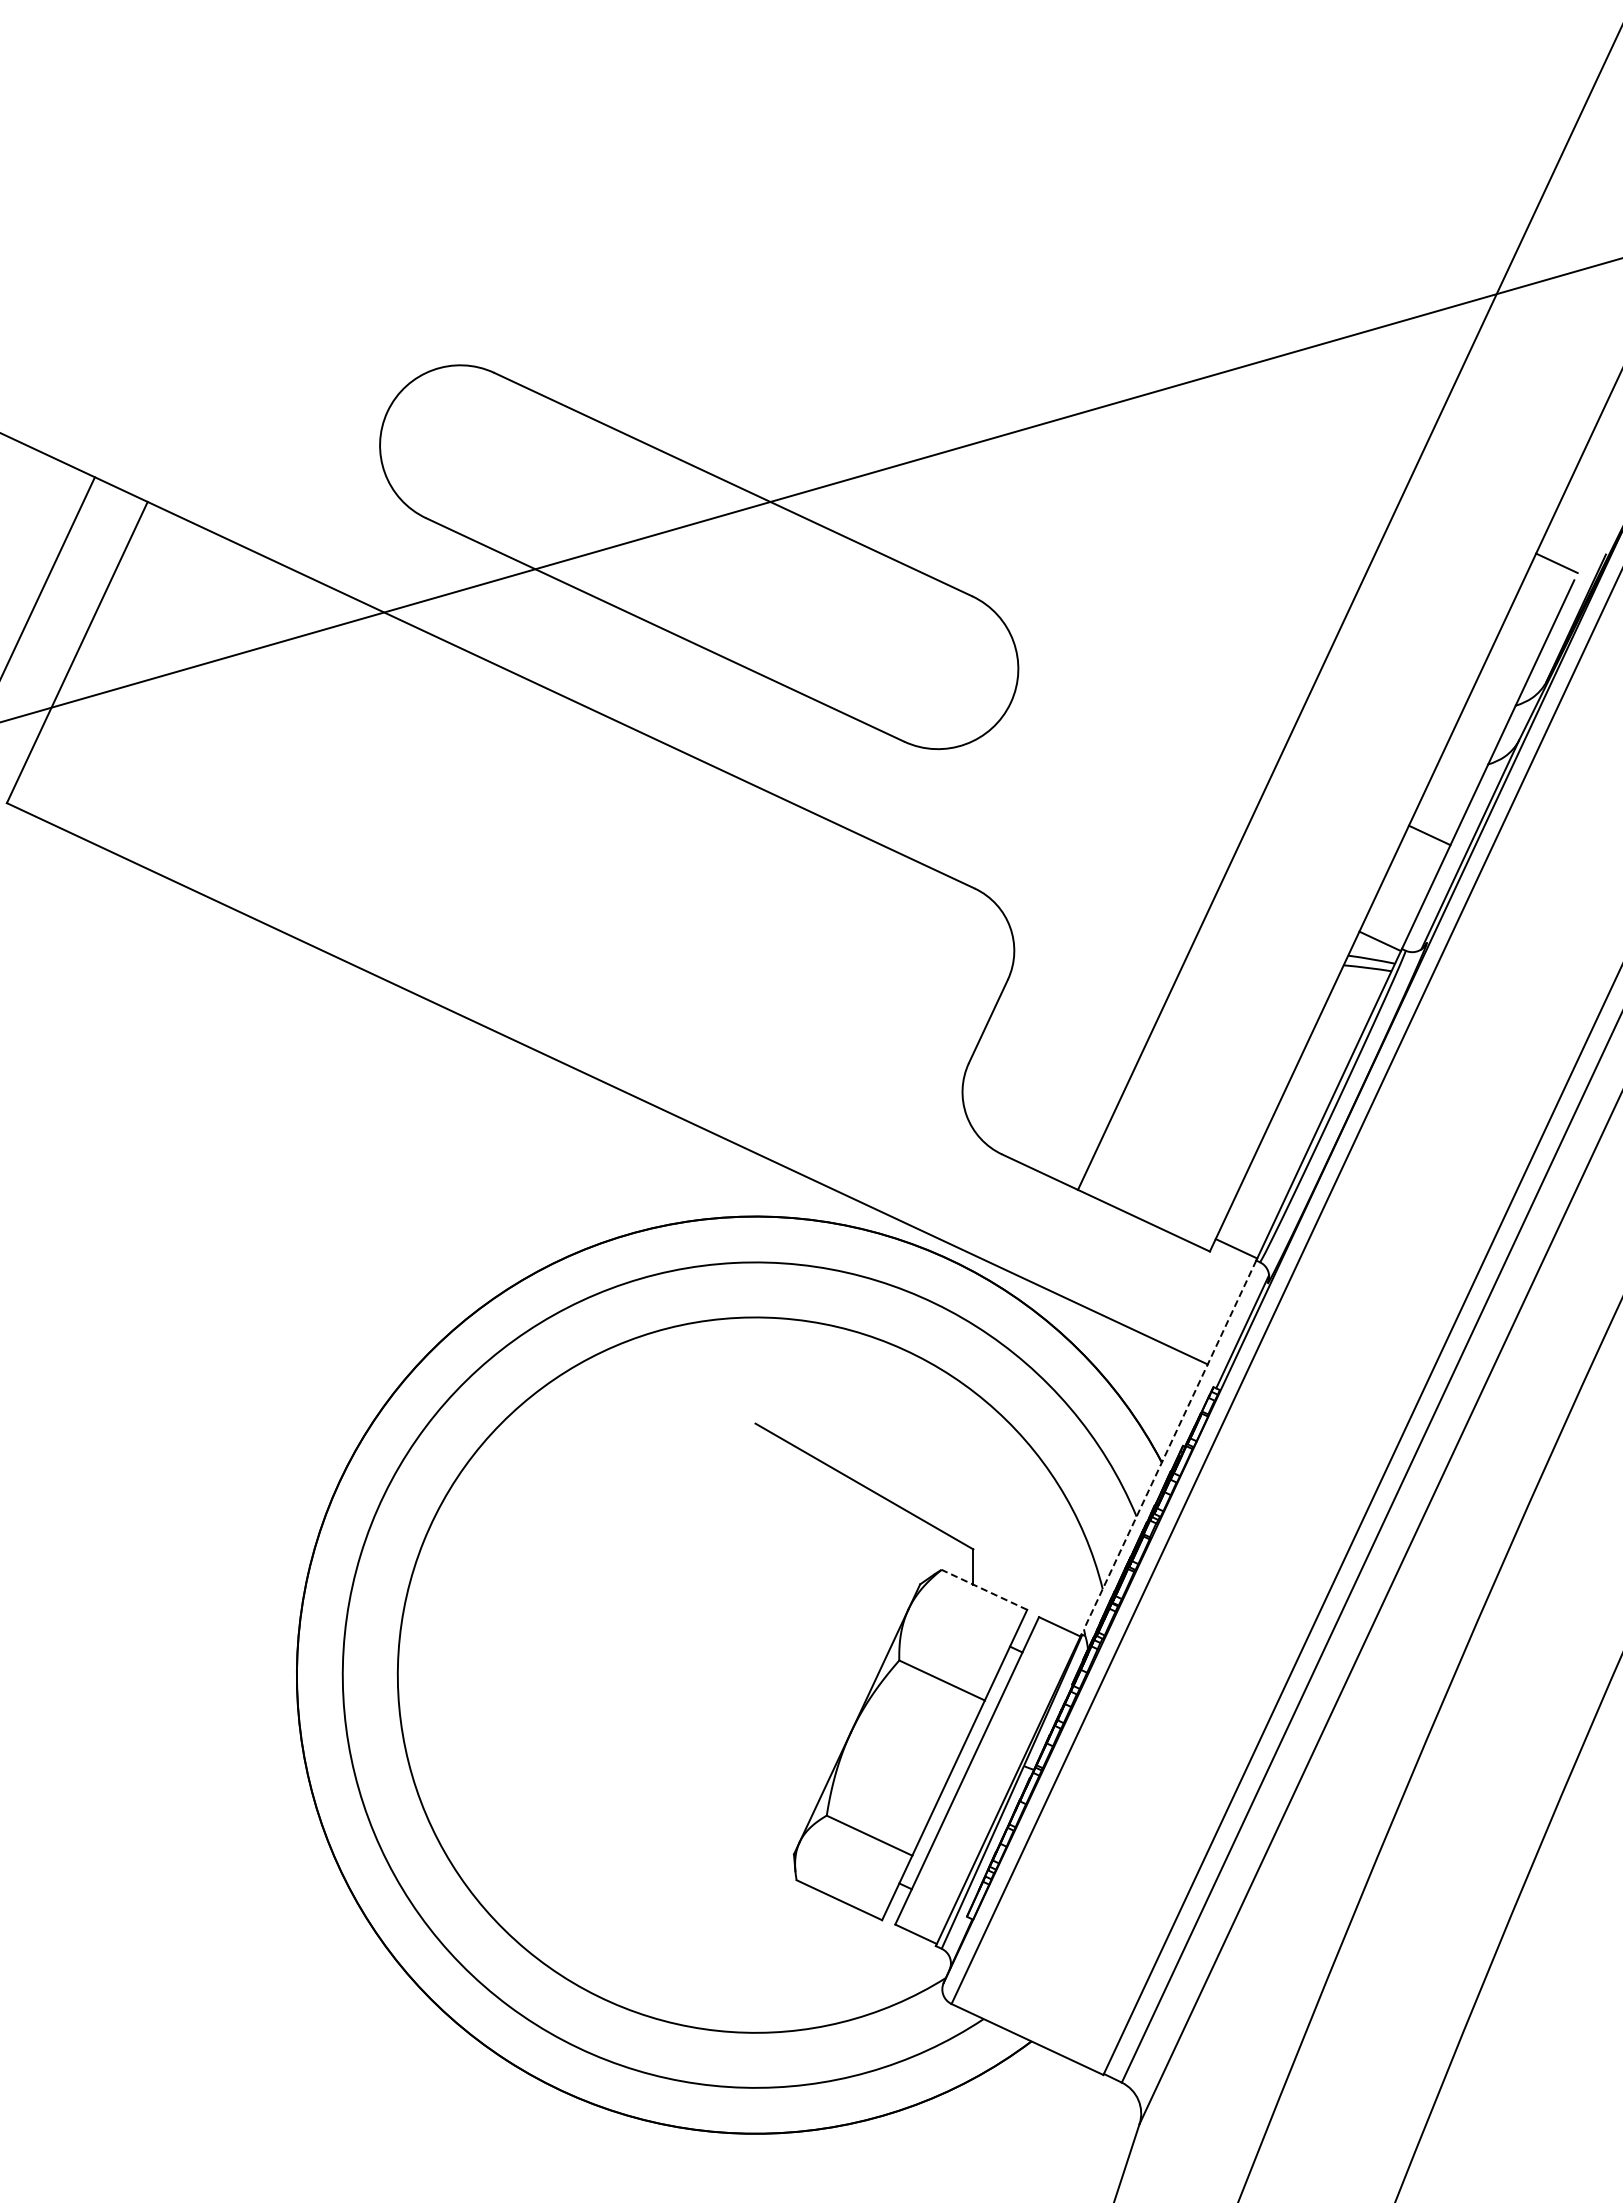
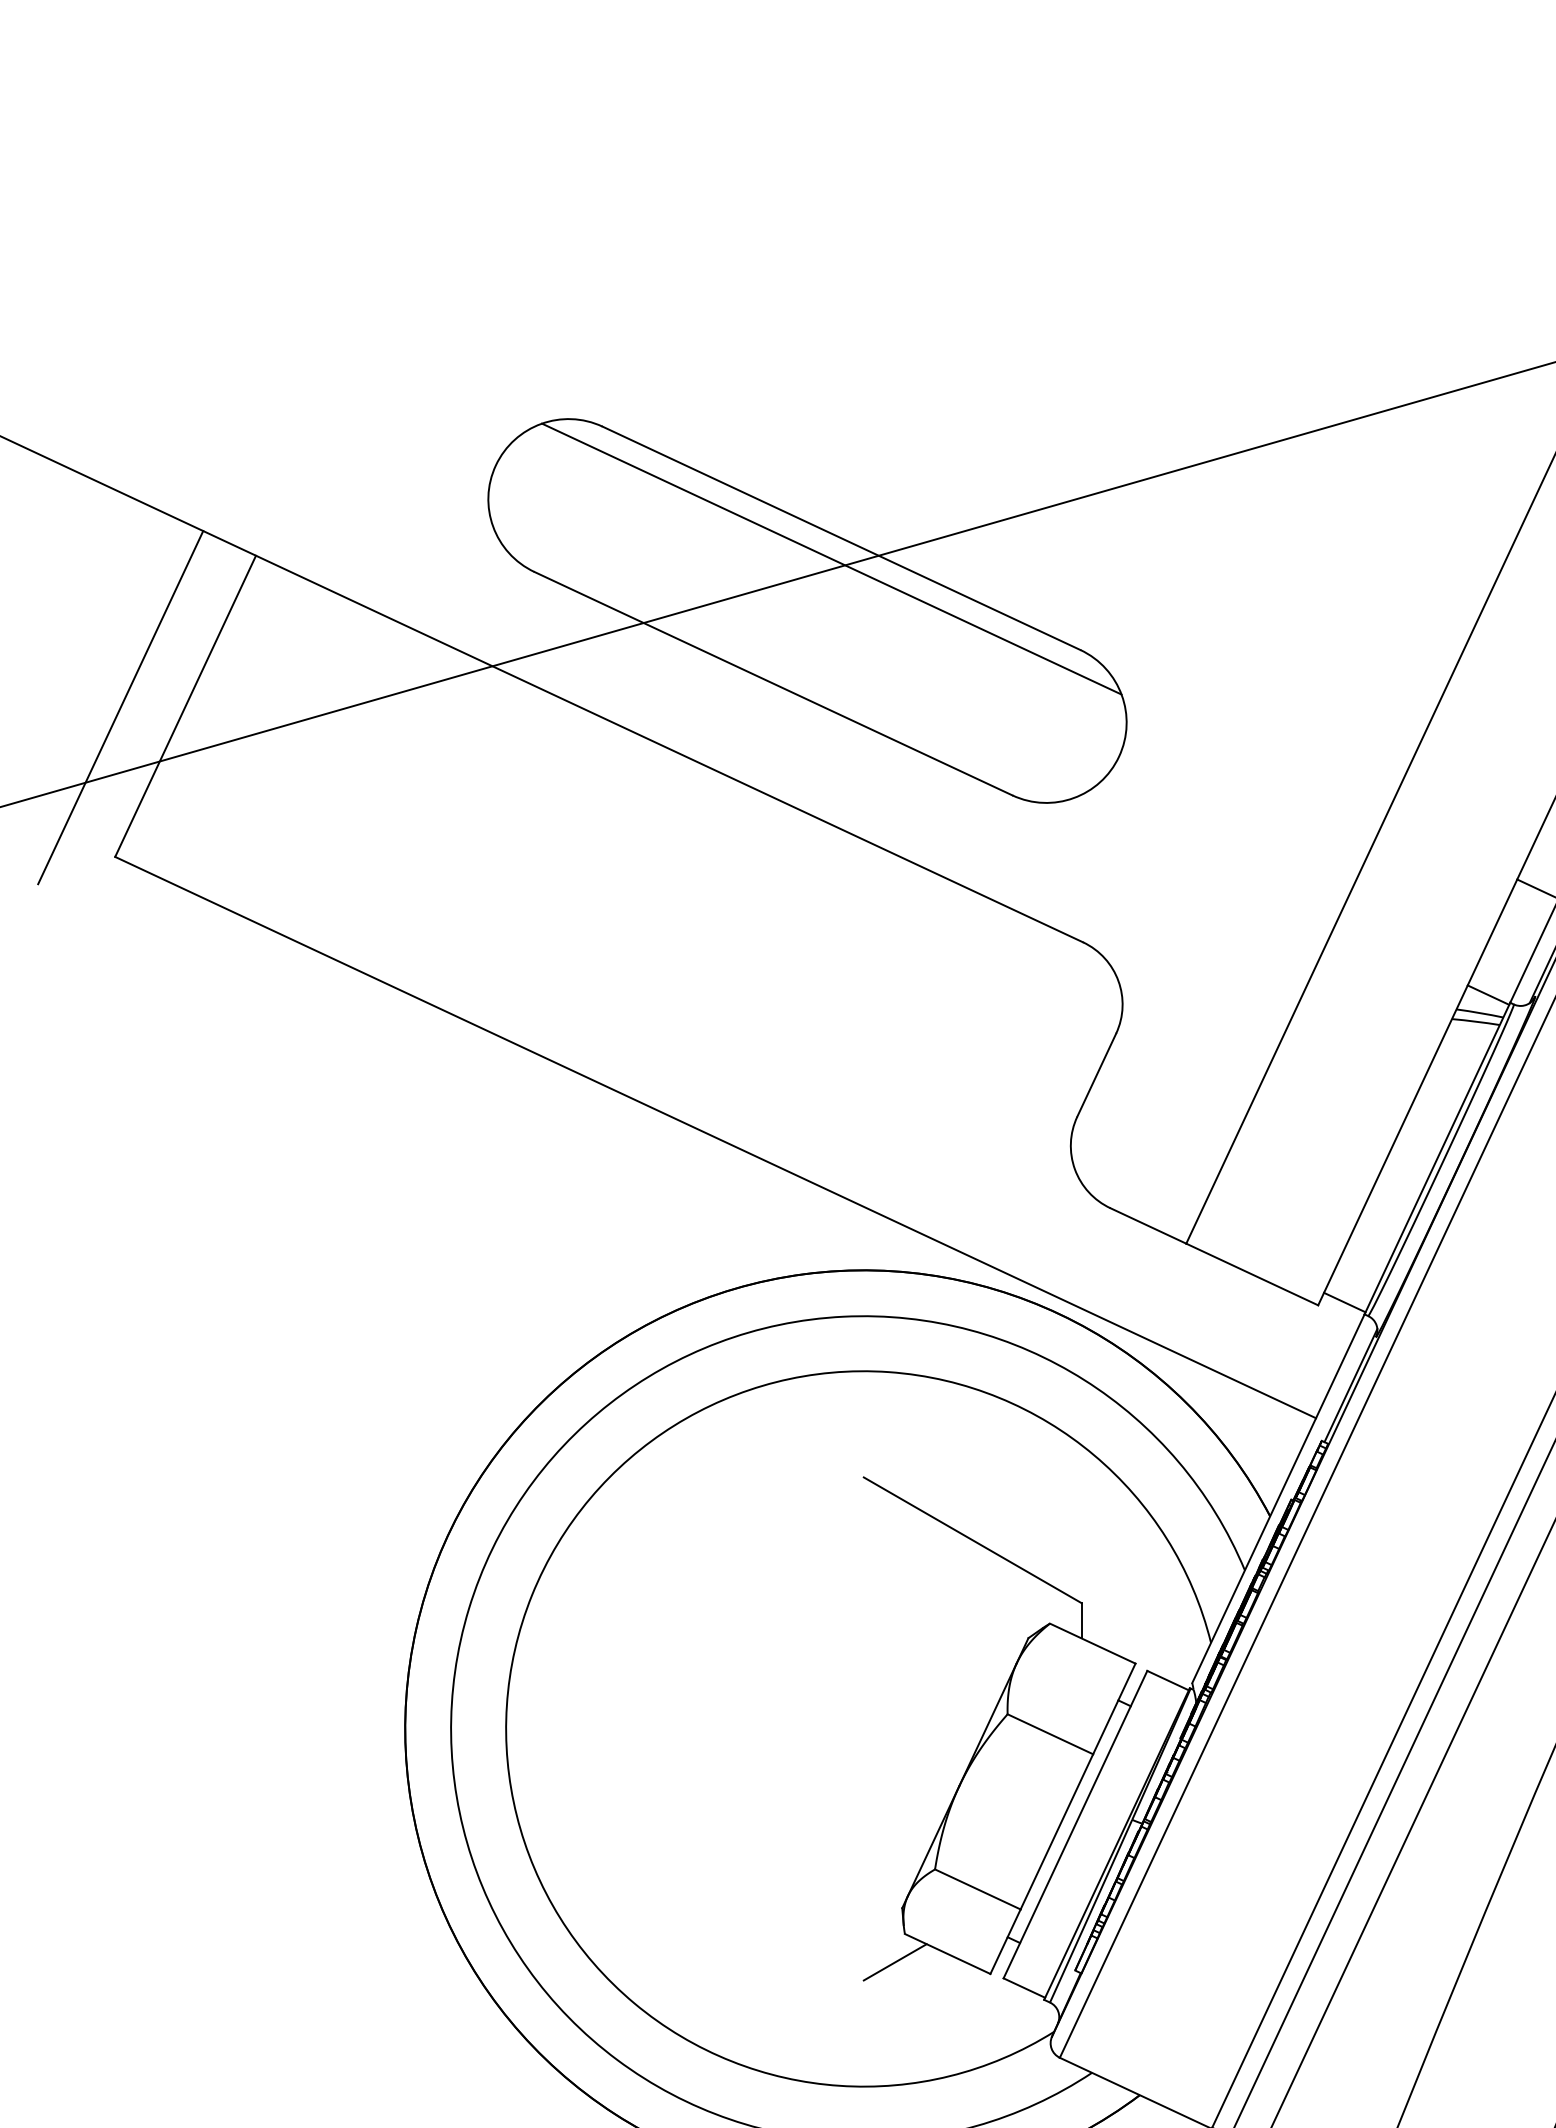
line: (723, 504) -> (831, 558), added
line: (1170, 1444) -> (1278, 1498), dashed -> solid
line: (984, 1589) -> (1092, 1643), dashed -> solid
line: (786, 1908) -> (894, 1962), added

